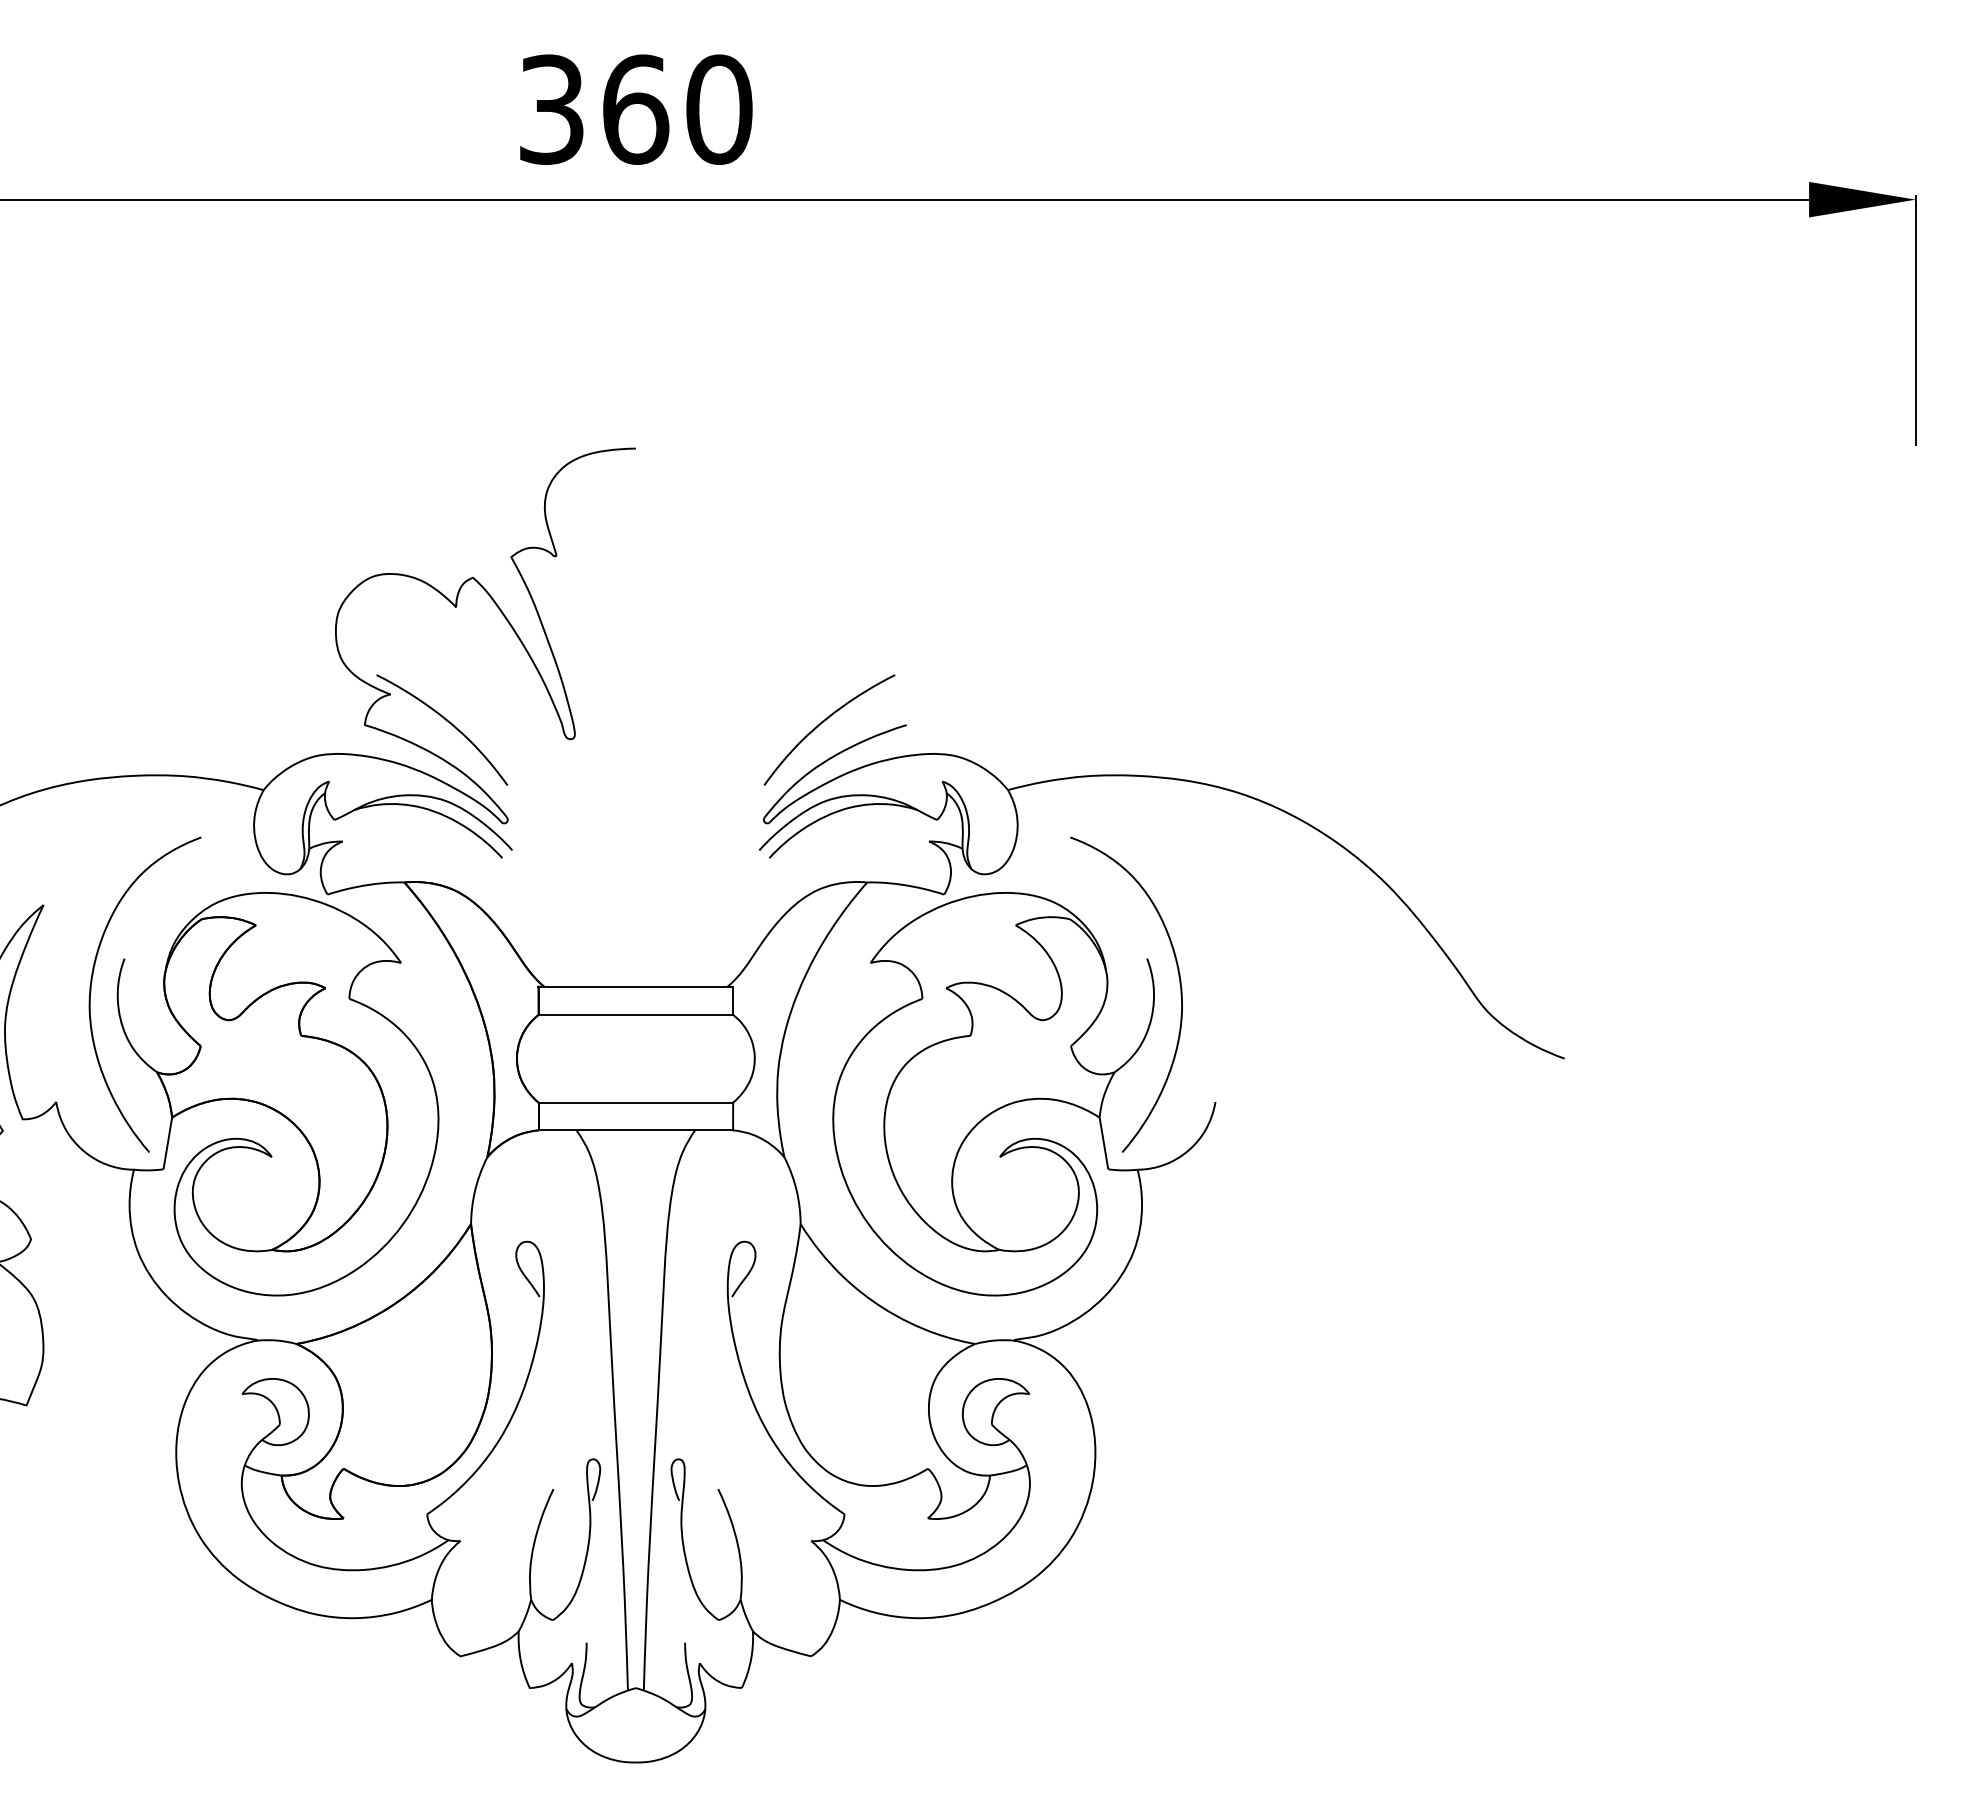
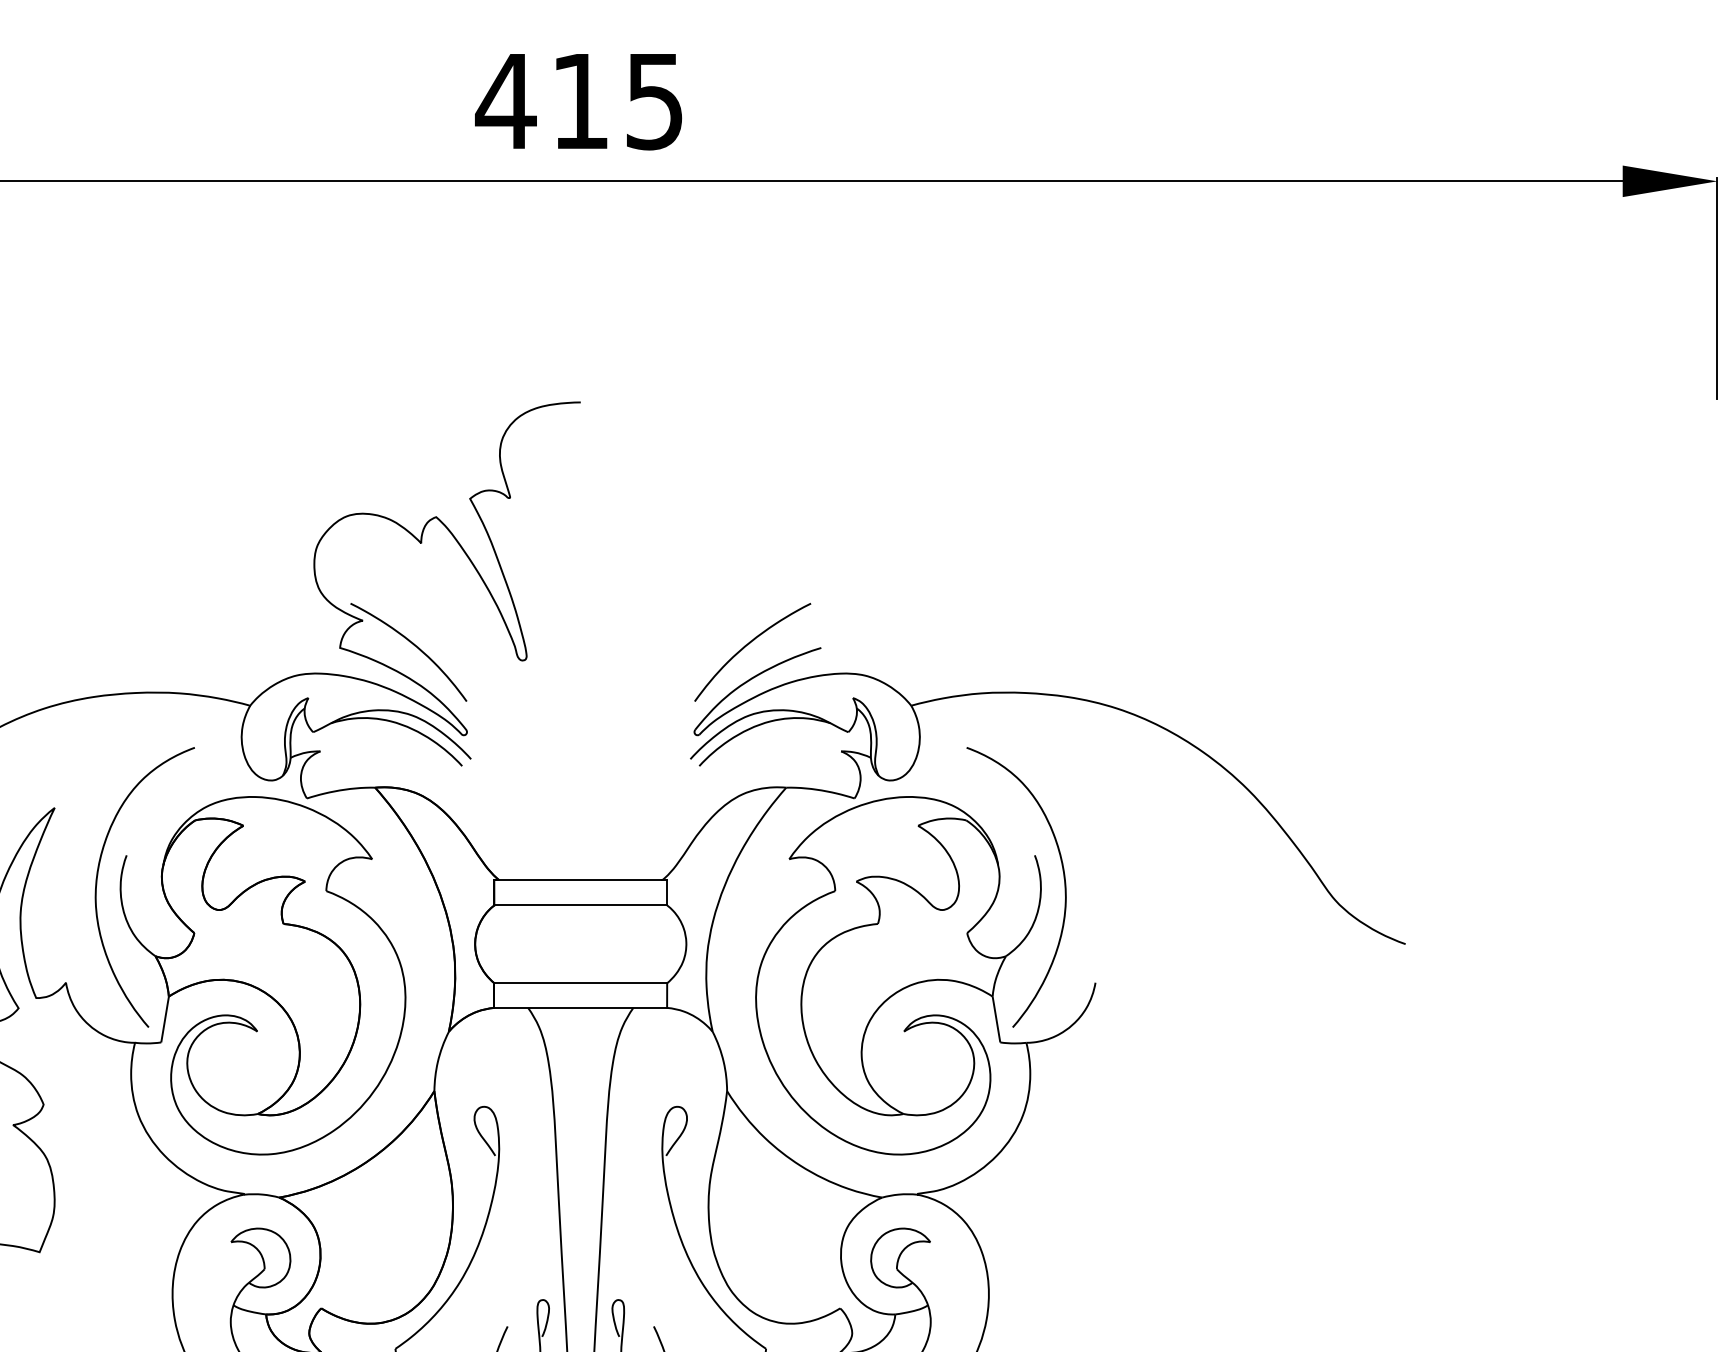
text: (634, 109) -> (579, 101), 360 -> 415

